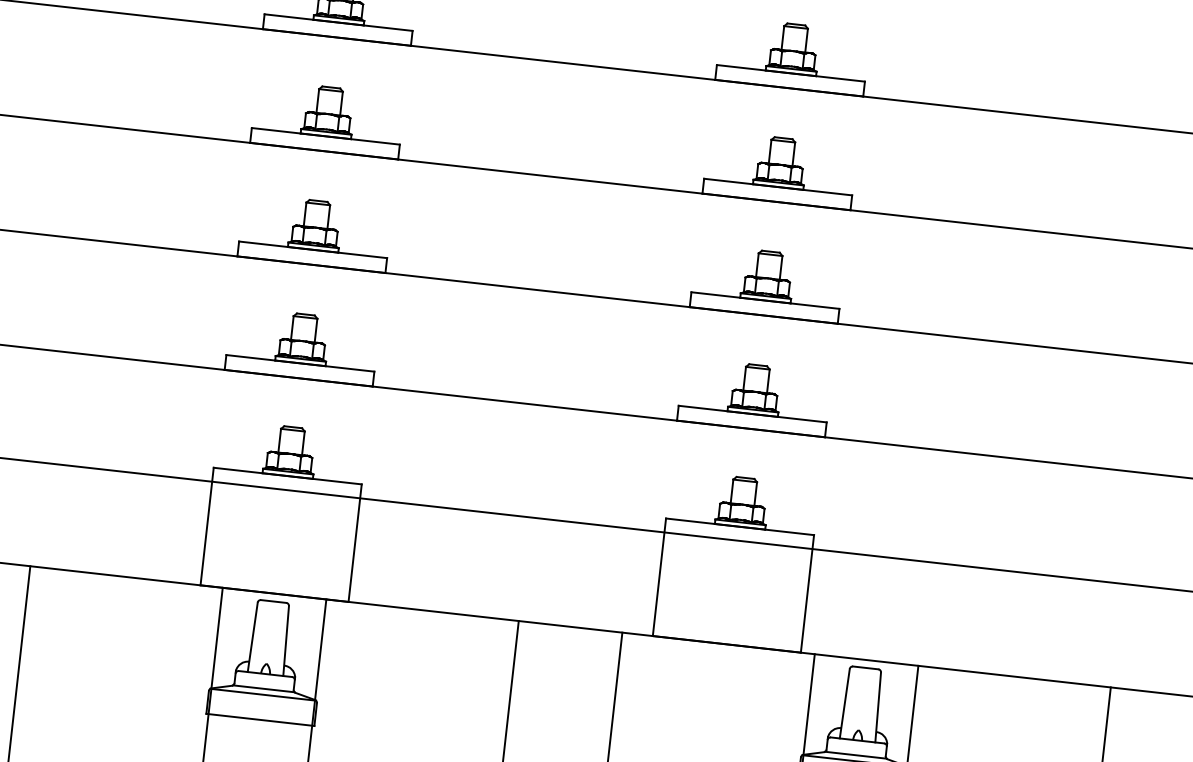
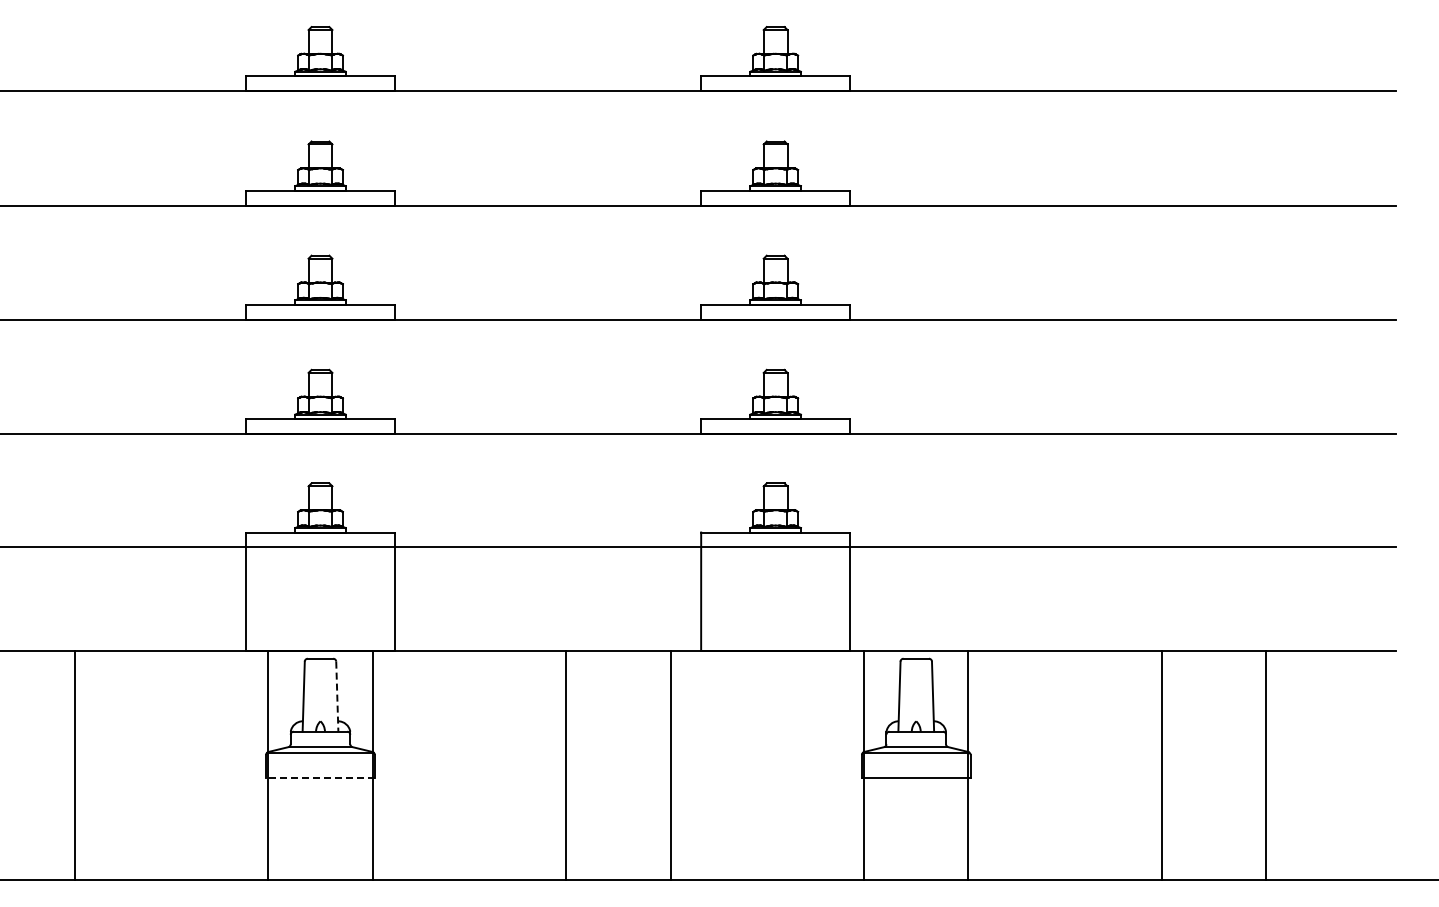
line: (286, 641) -> (337, 697), solid -> dashed
line: (260, 719) -> (320, 777), solid -> dashed

